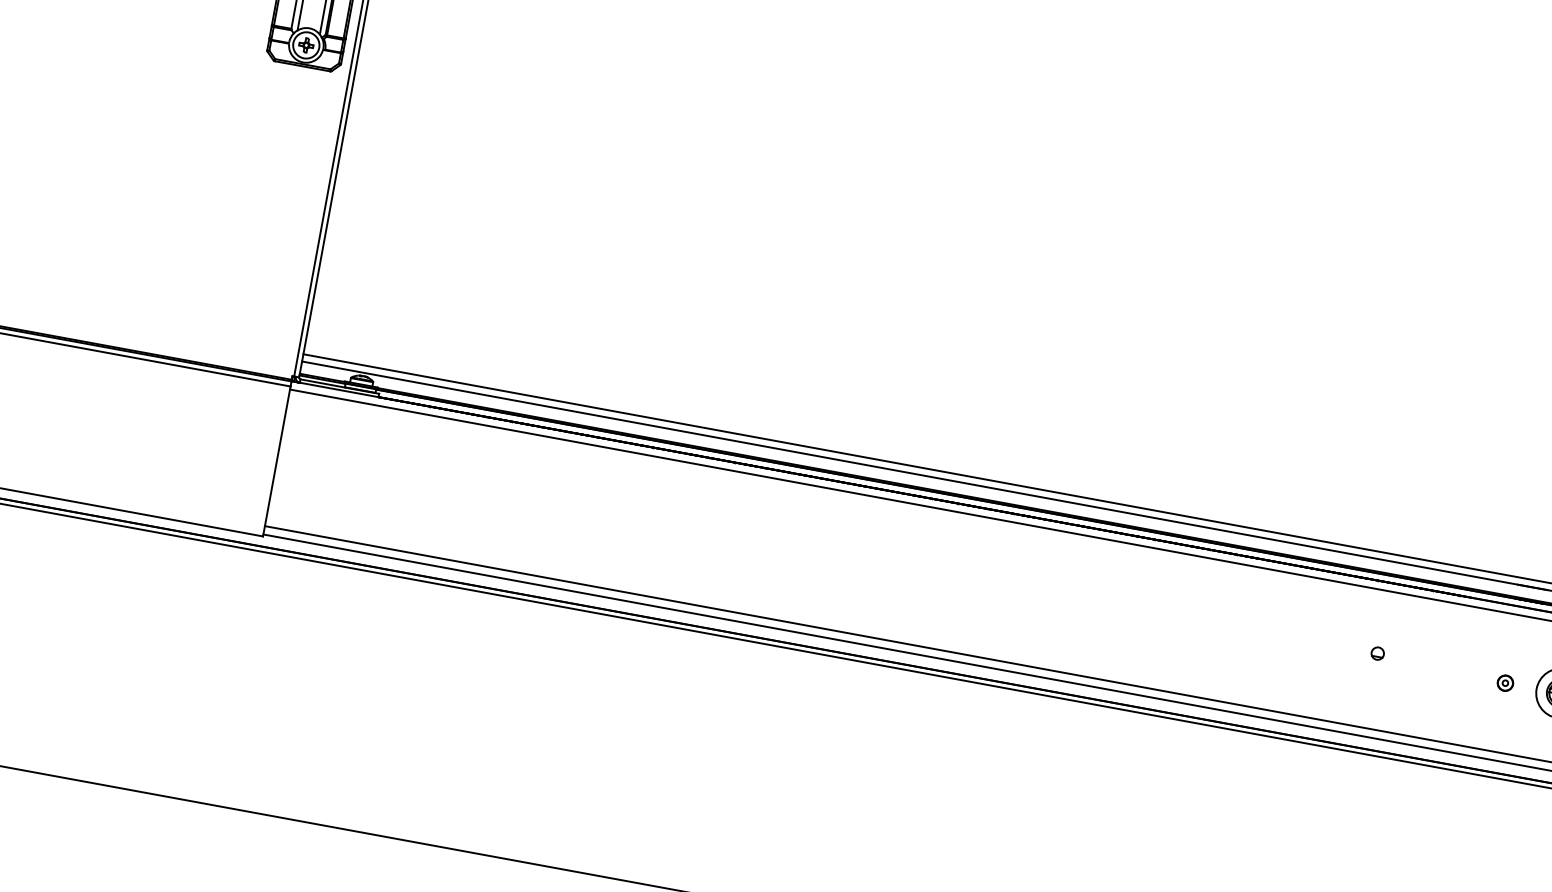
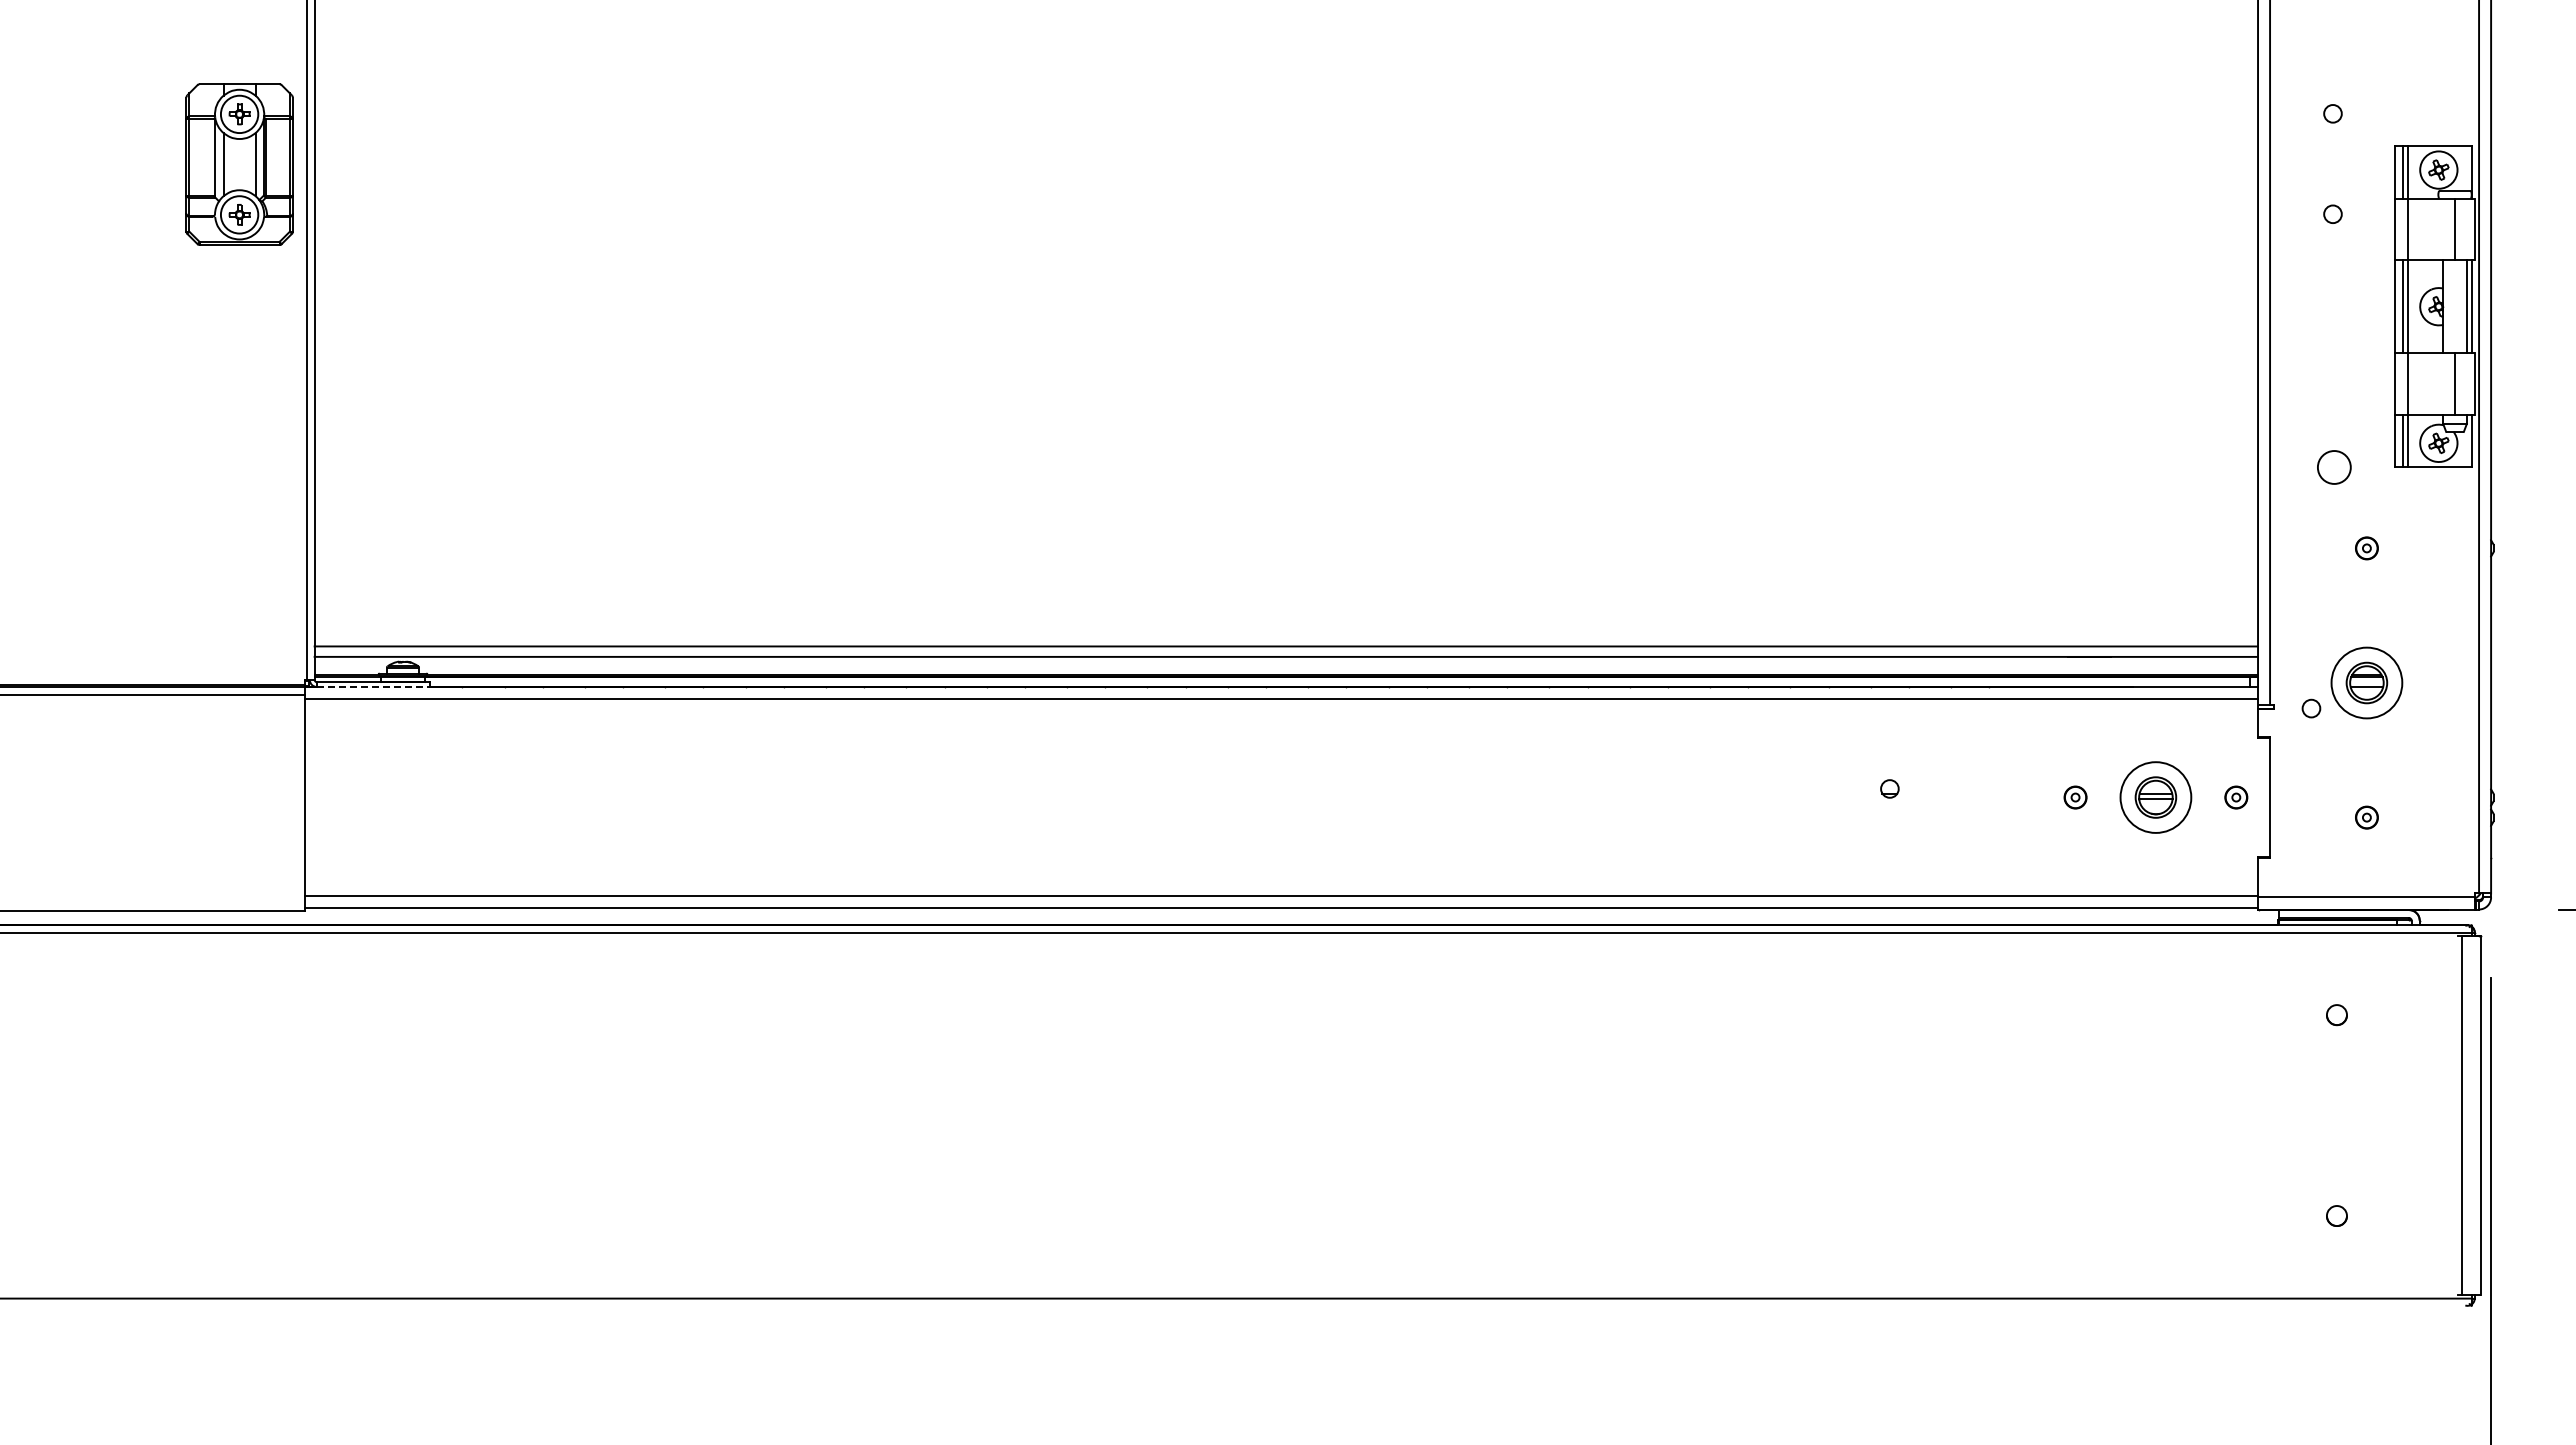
line: (339, 390) -> (373, 687), solid -> dashed

